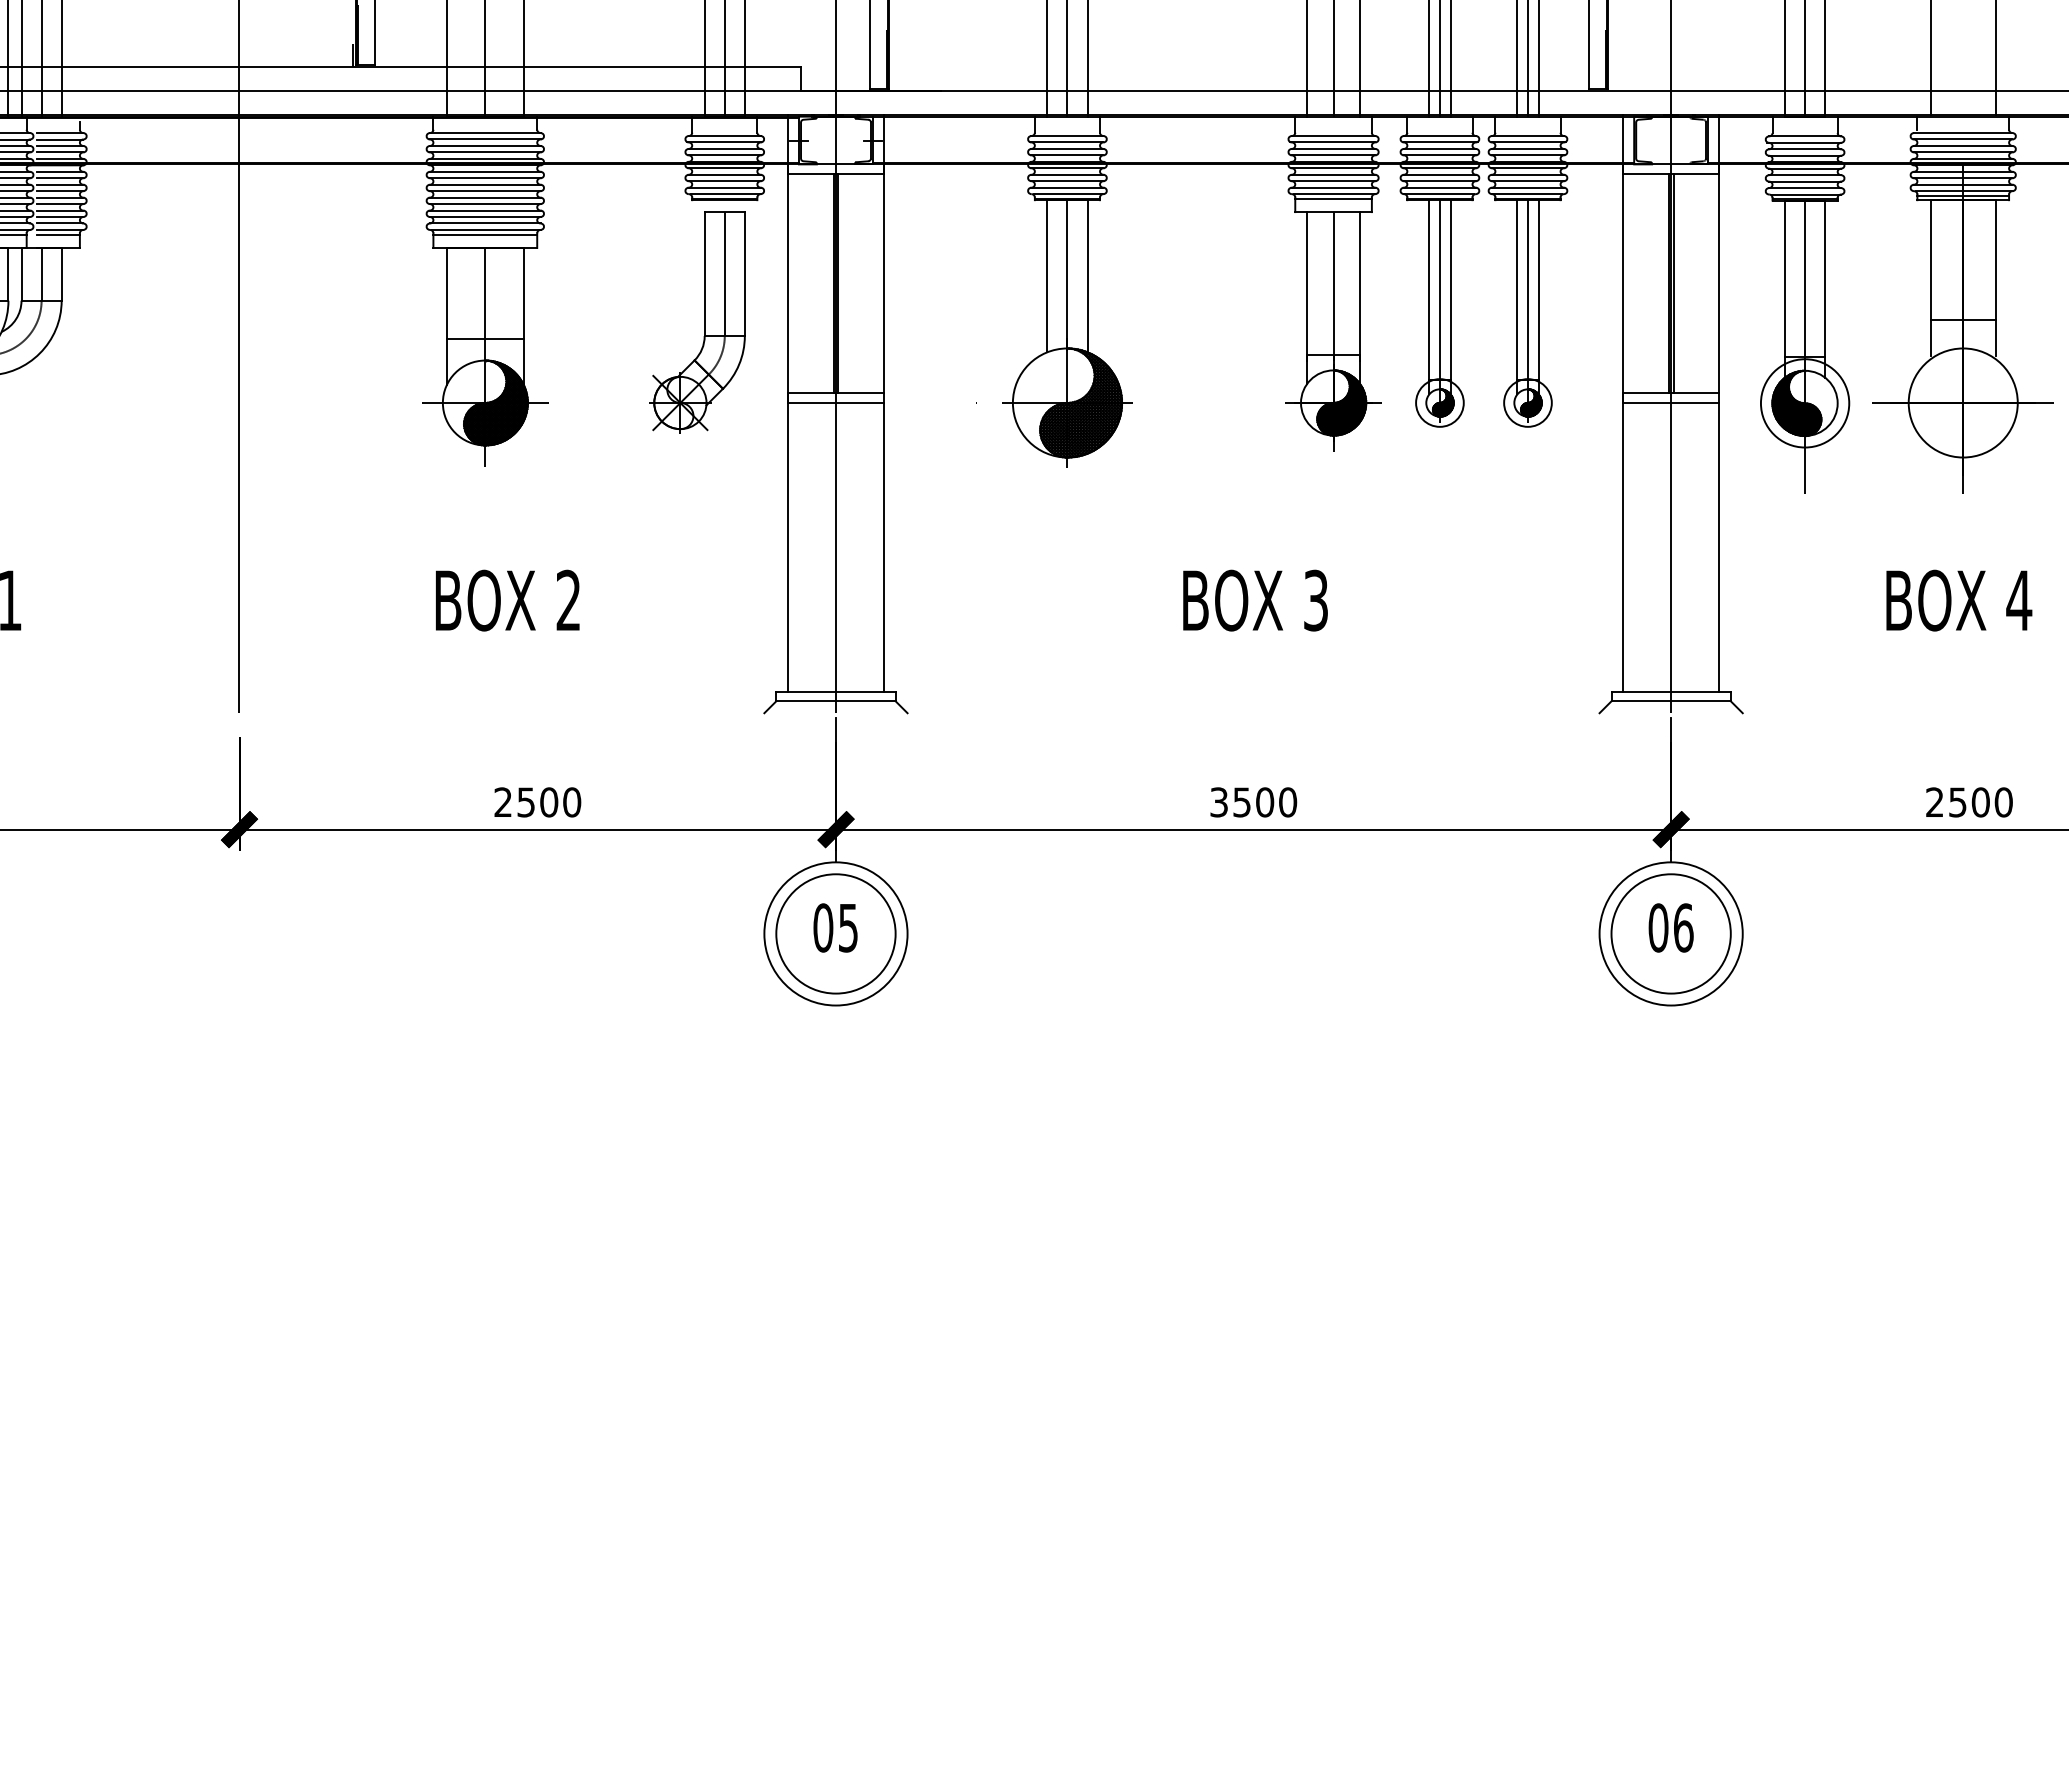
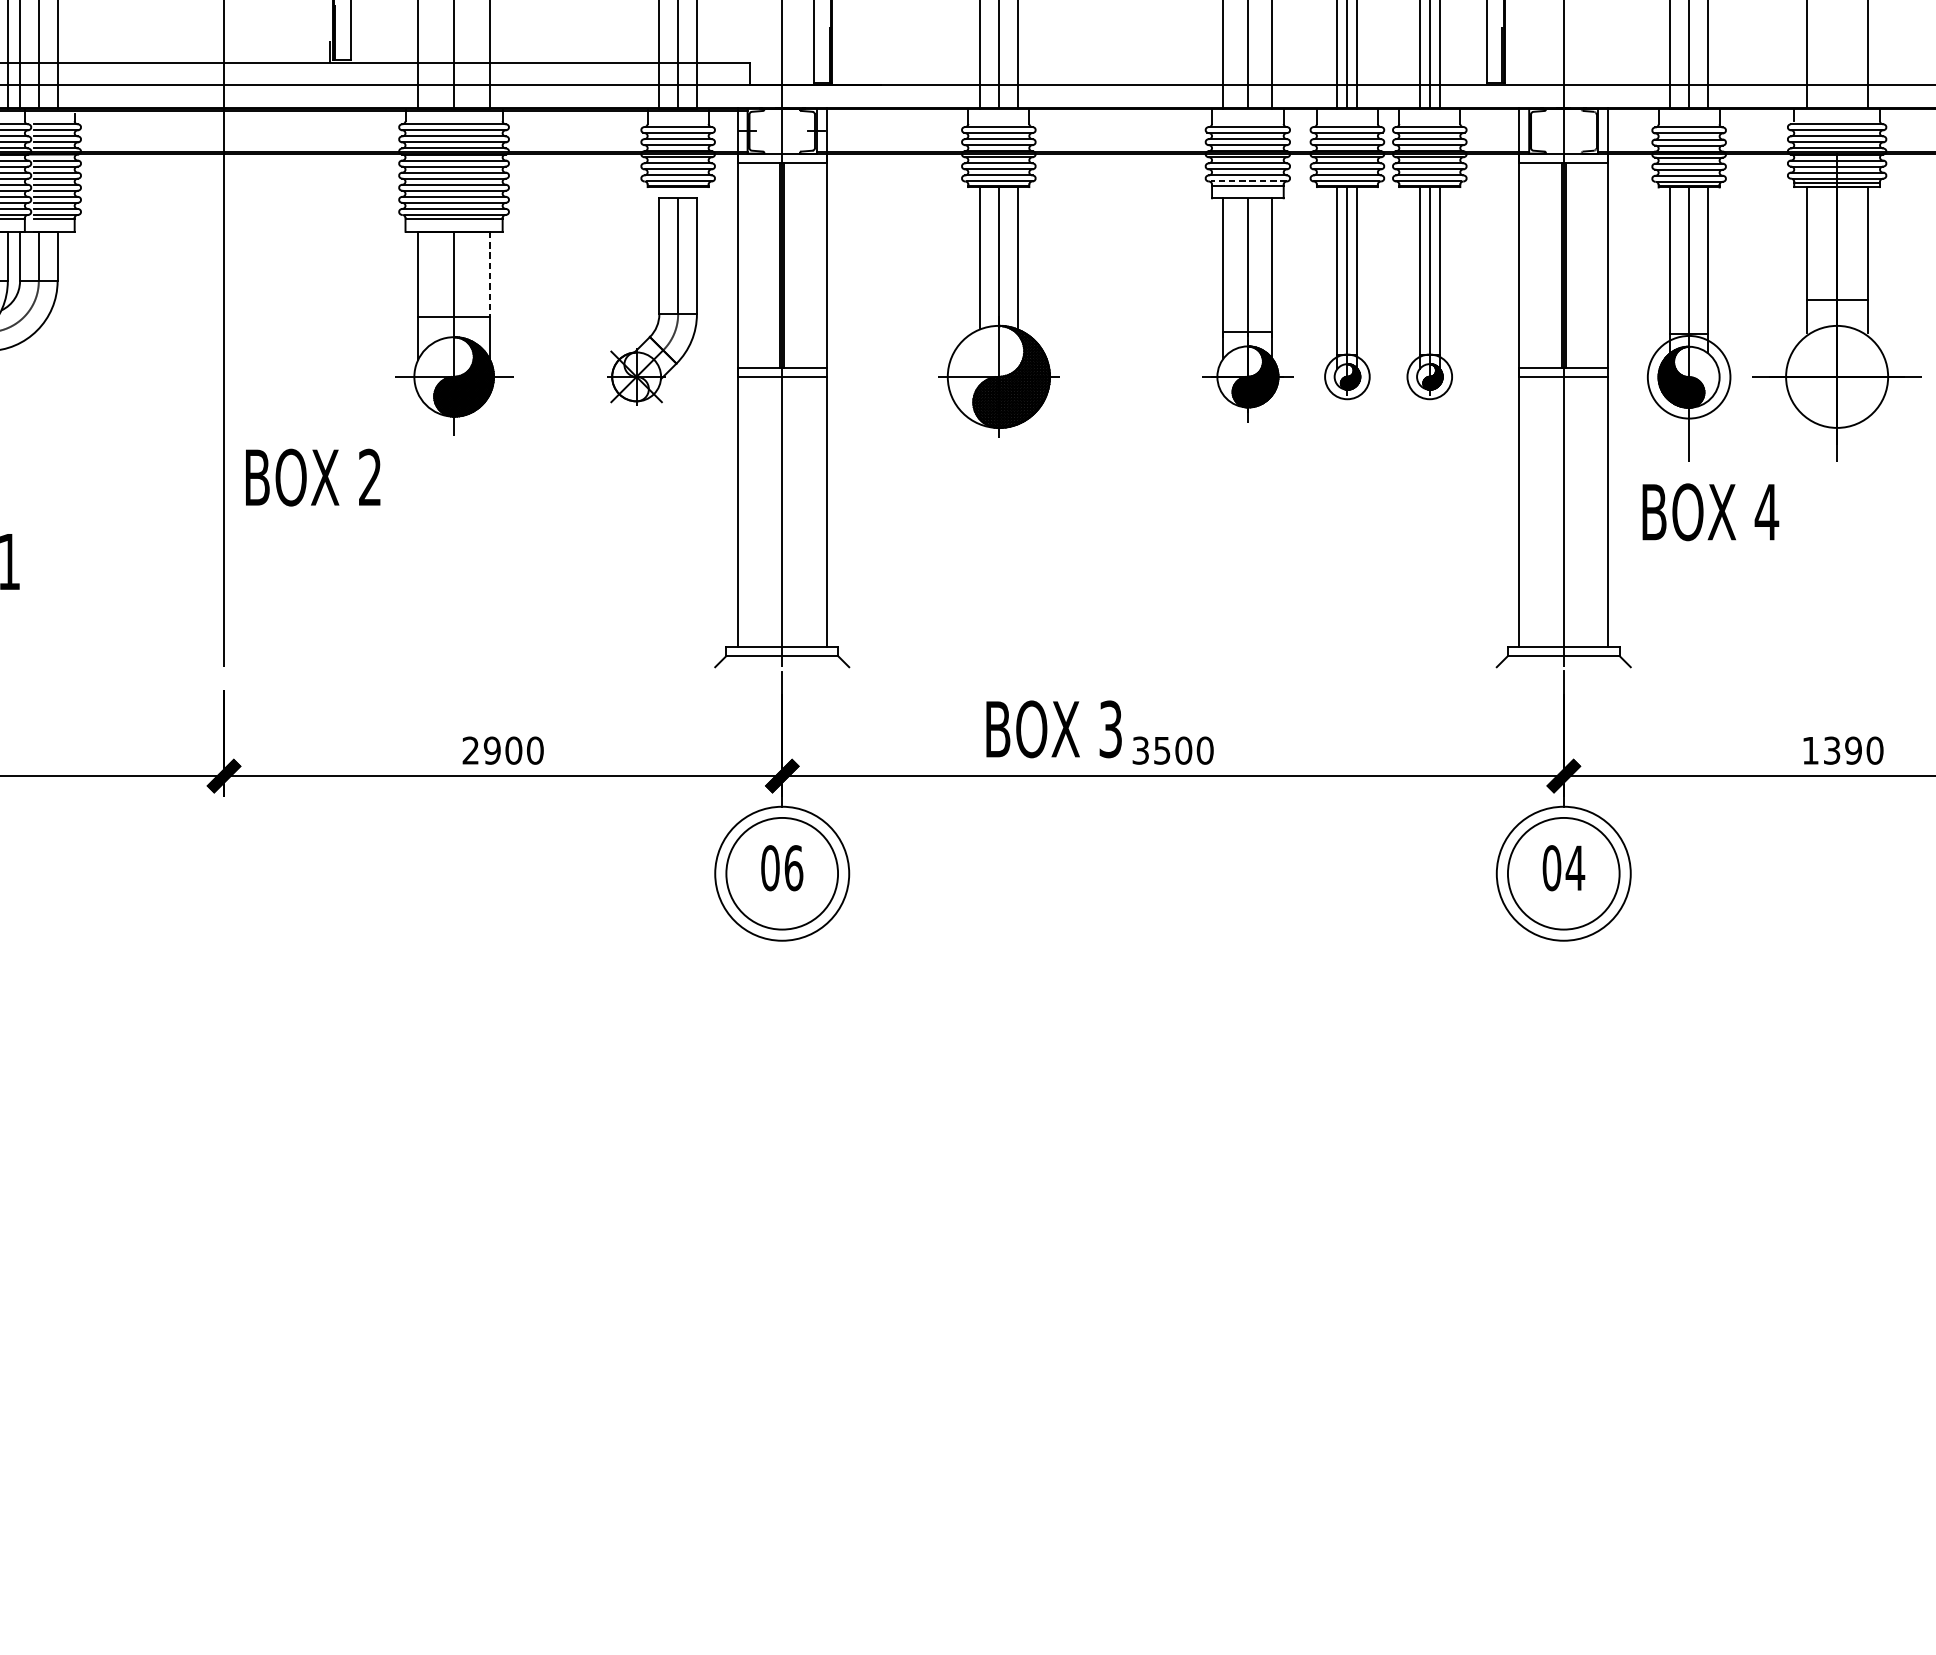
line: (1334, 194) -> (1248, 181), solid -> dashed
line: (523, 293) -> (489, 274), solid -> dashed
text: (507, 600) -> (312, 477), moved
text: (1255, 600) -> (1054, 729), moved
text: (1959, 600) -> (1711, 512), moved
text: (526, 802) -> (492, 750), 2500 -> 2900
text: (1957, 802) -> (1831, 750), 2500 -> 1390
text: (848, 927) -> (793, 867), 05 -> 06
text: (1683, 927) -> (1575, 867), 06 -> 04

